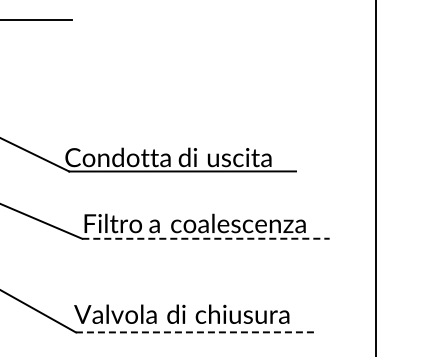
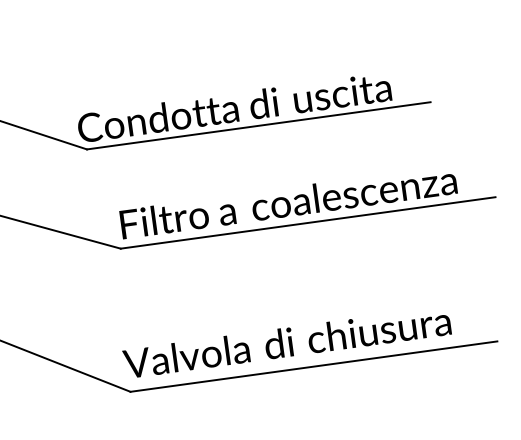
line: (205, 238) -> (307, 222), dashed -> solid
line: (197, 332) -> (314, 366), dashed -> solid

